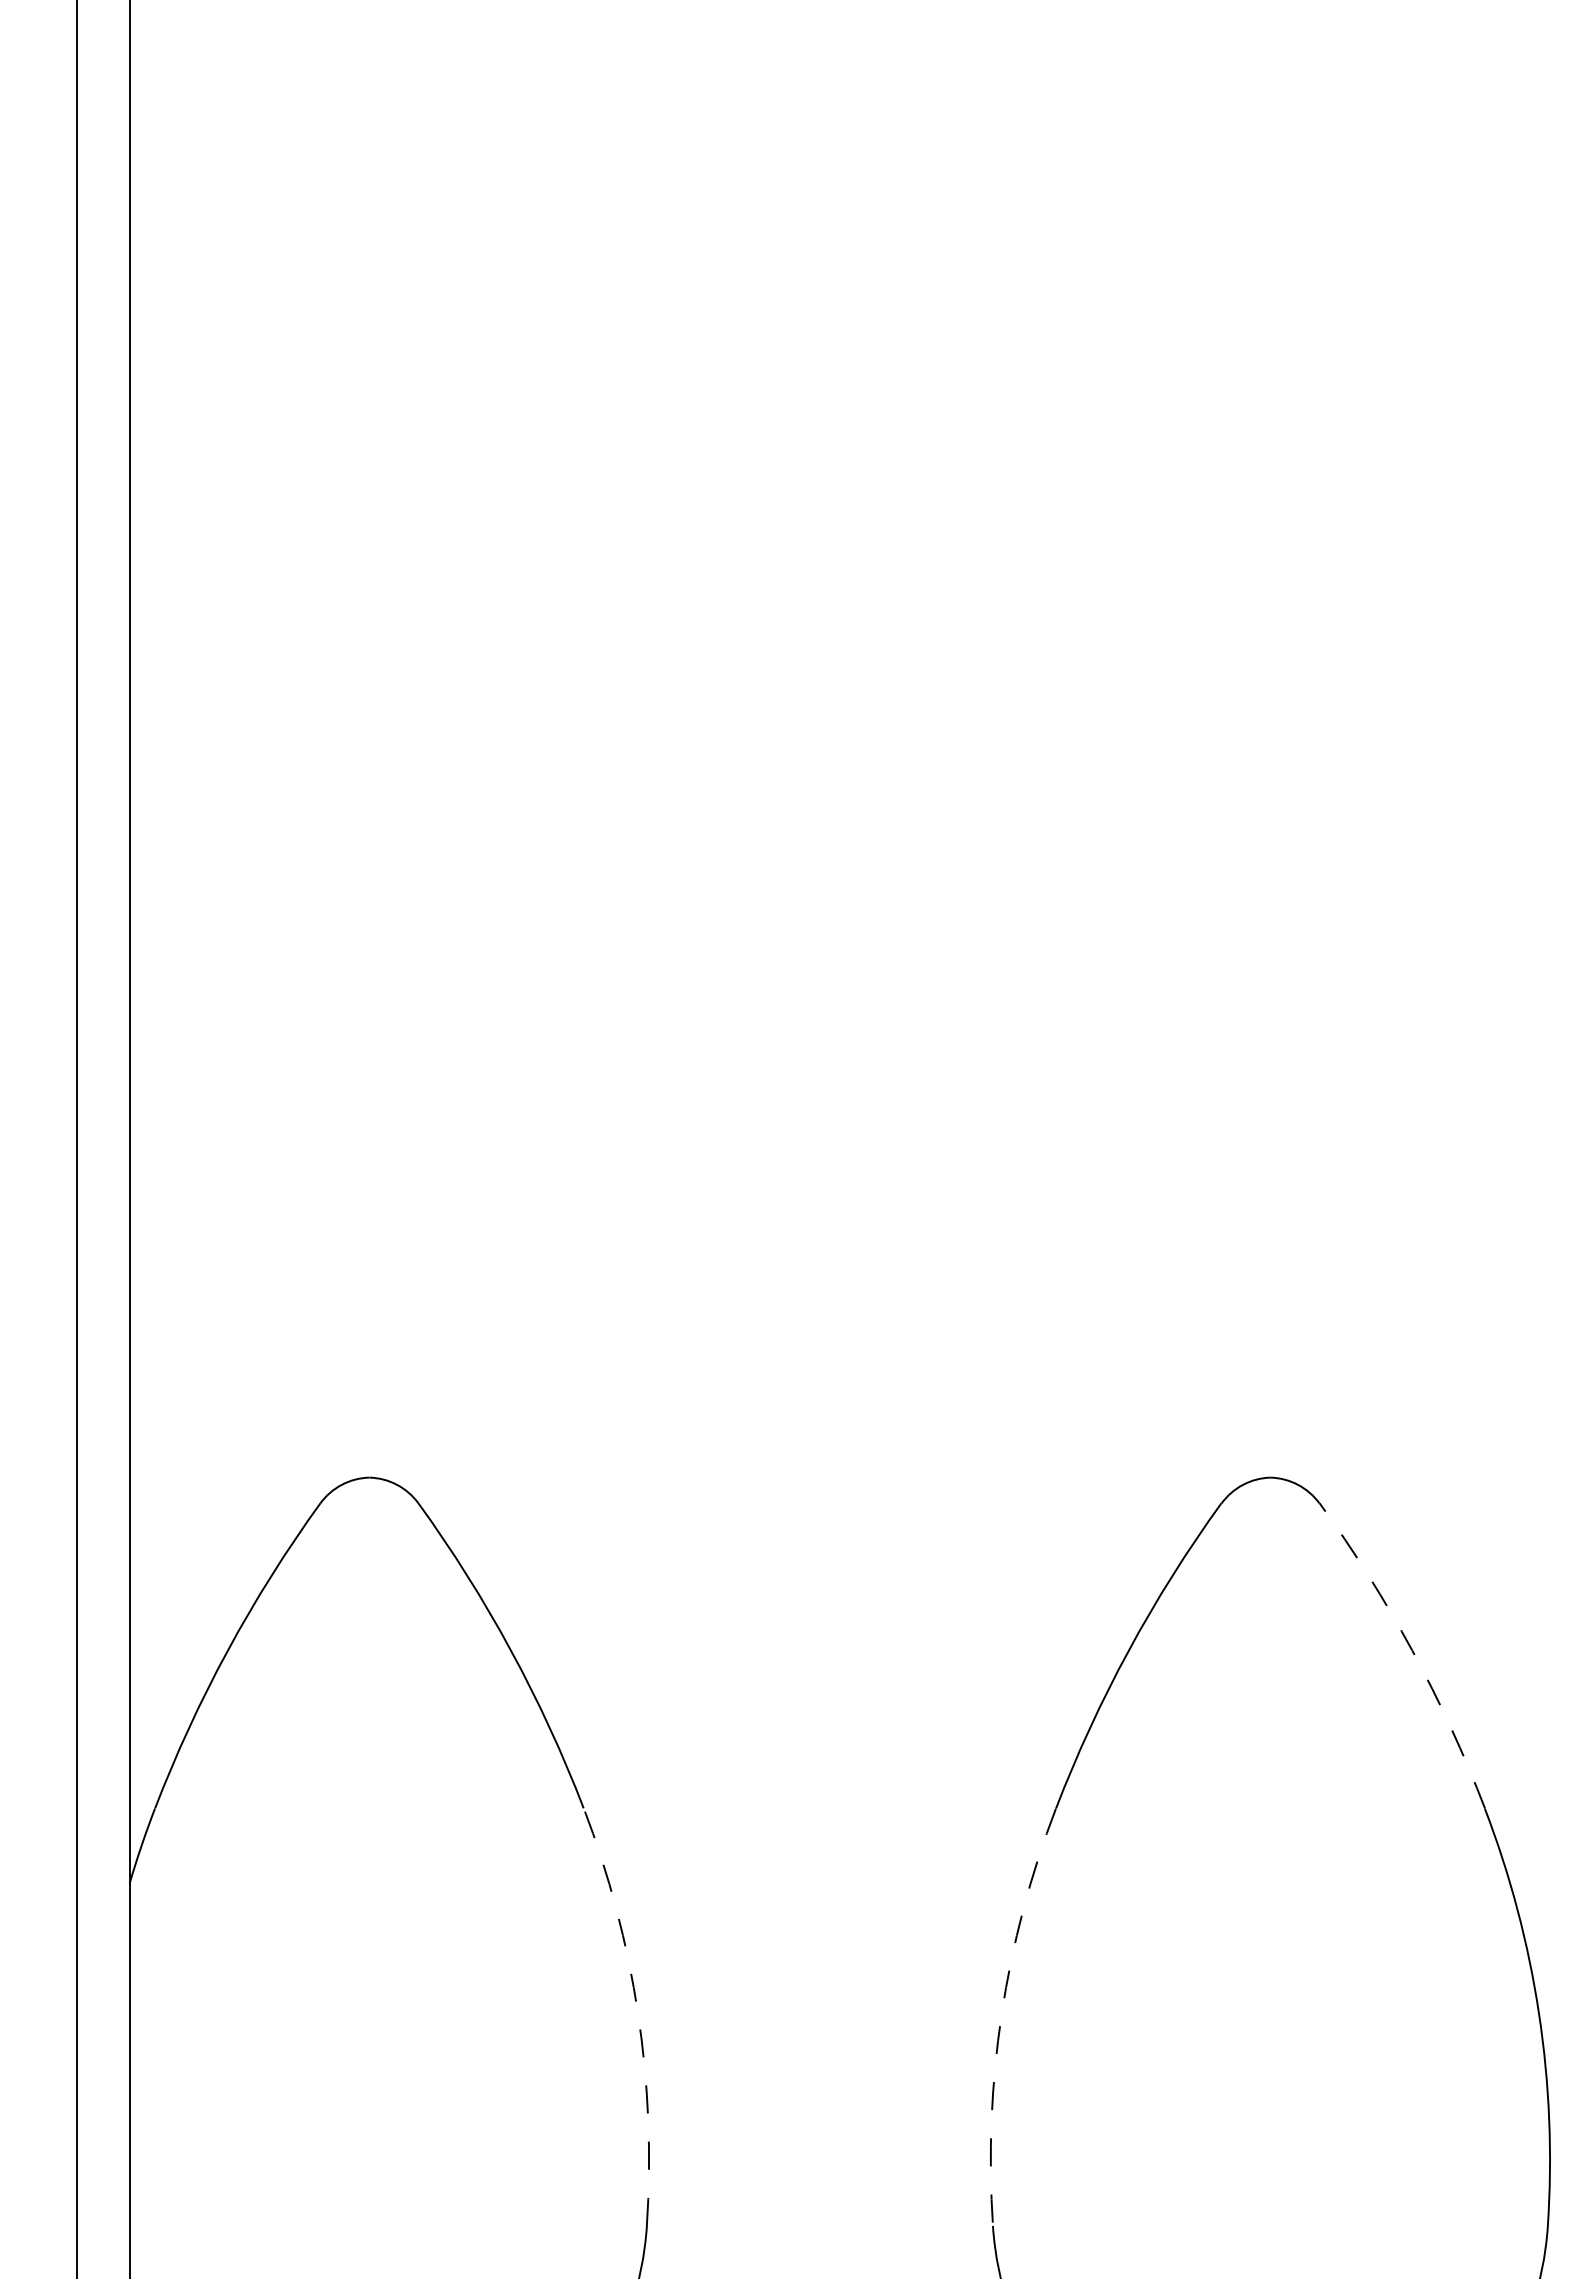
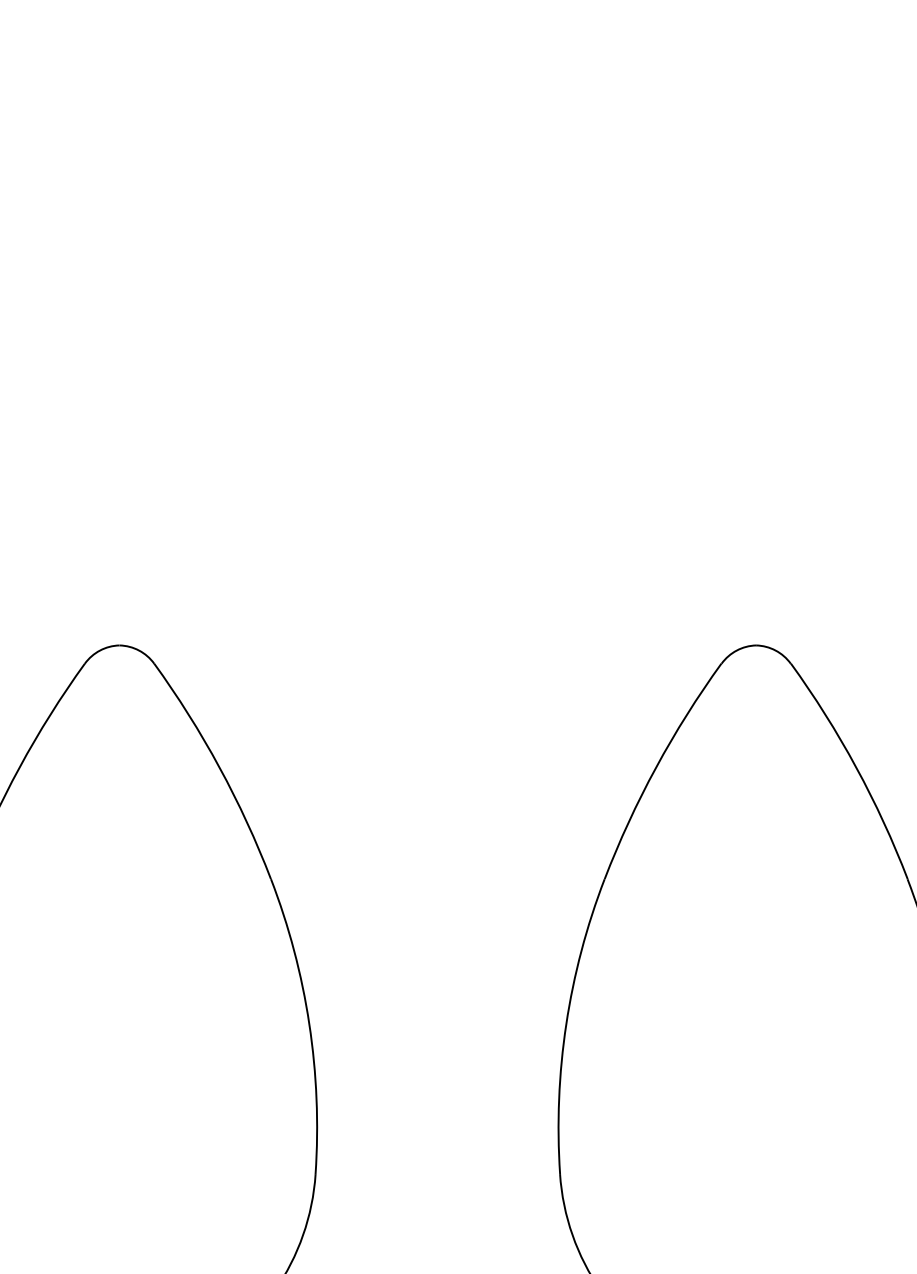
arc: (1412, 1650) -> (856, 767), dashed -> solid
arc: (638, 2013) -> (309, 1024), dashed -> solid
arc: (1001, 2013) -> (566, 1024), dashed -> solid

